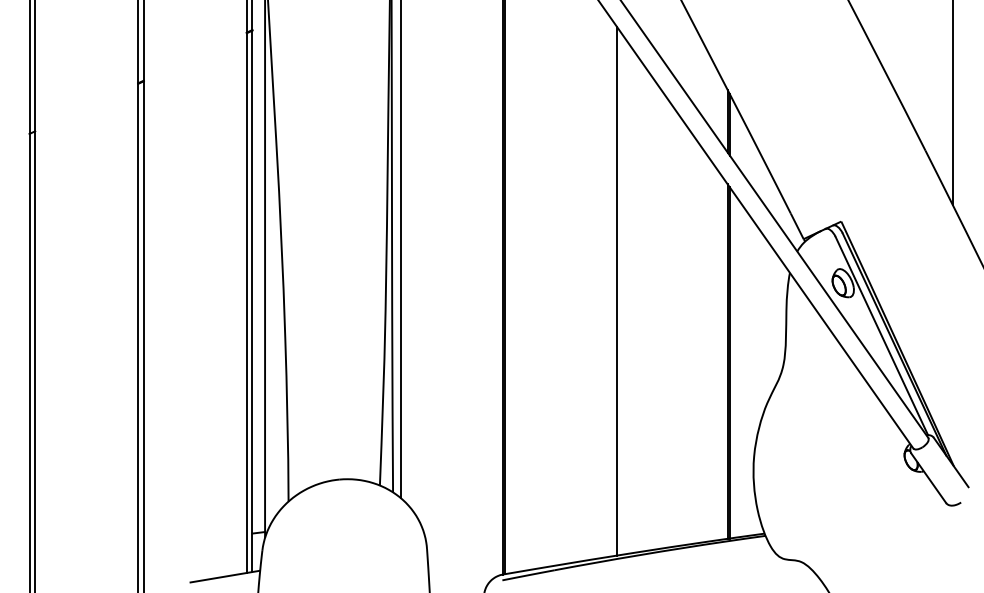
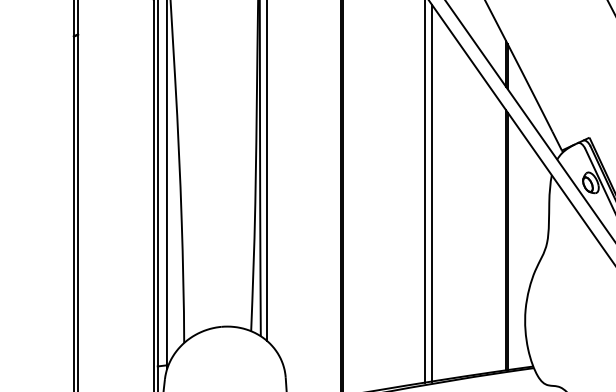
line: (626, 297) -> (432, 193), added

